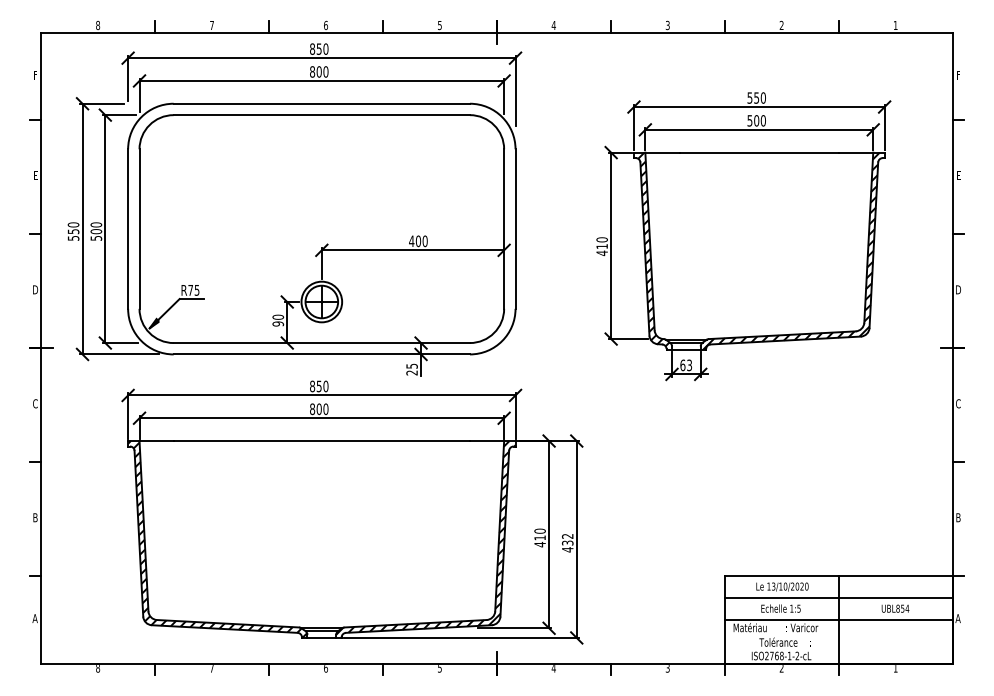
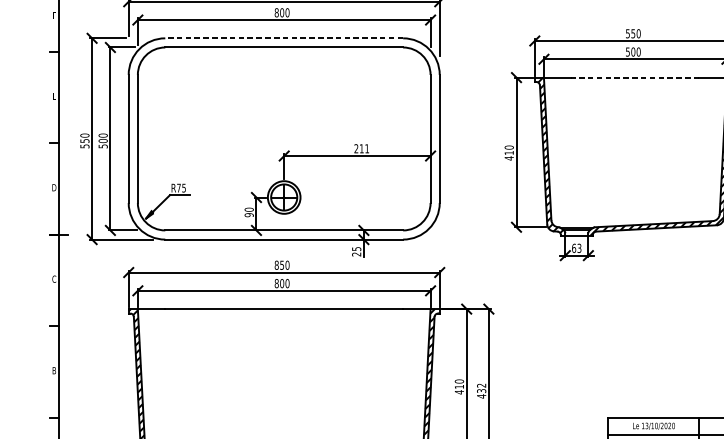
line: (321, 103) -> (283, 38), solid -> dashed
line: (759, 152) -> (635, 77), solid -> dashed
text: (418, 241) -> (361, 148), 400 -> 211

